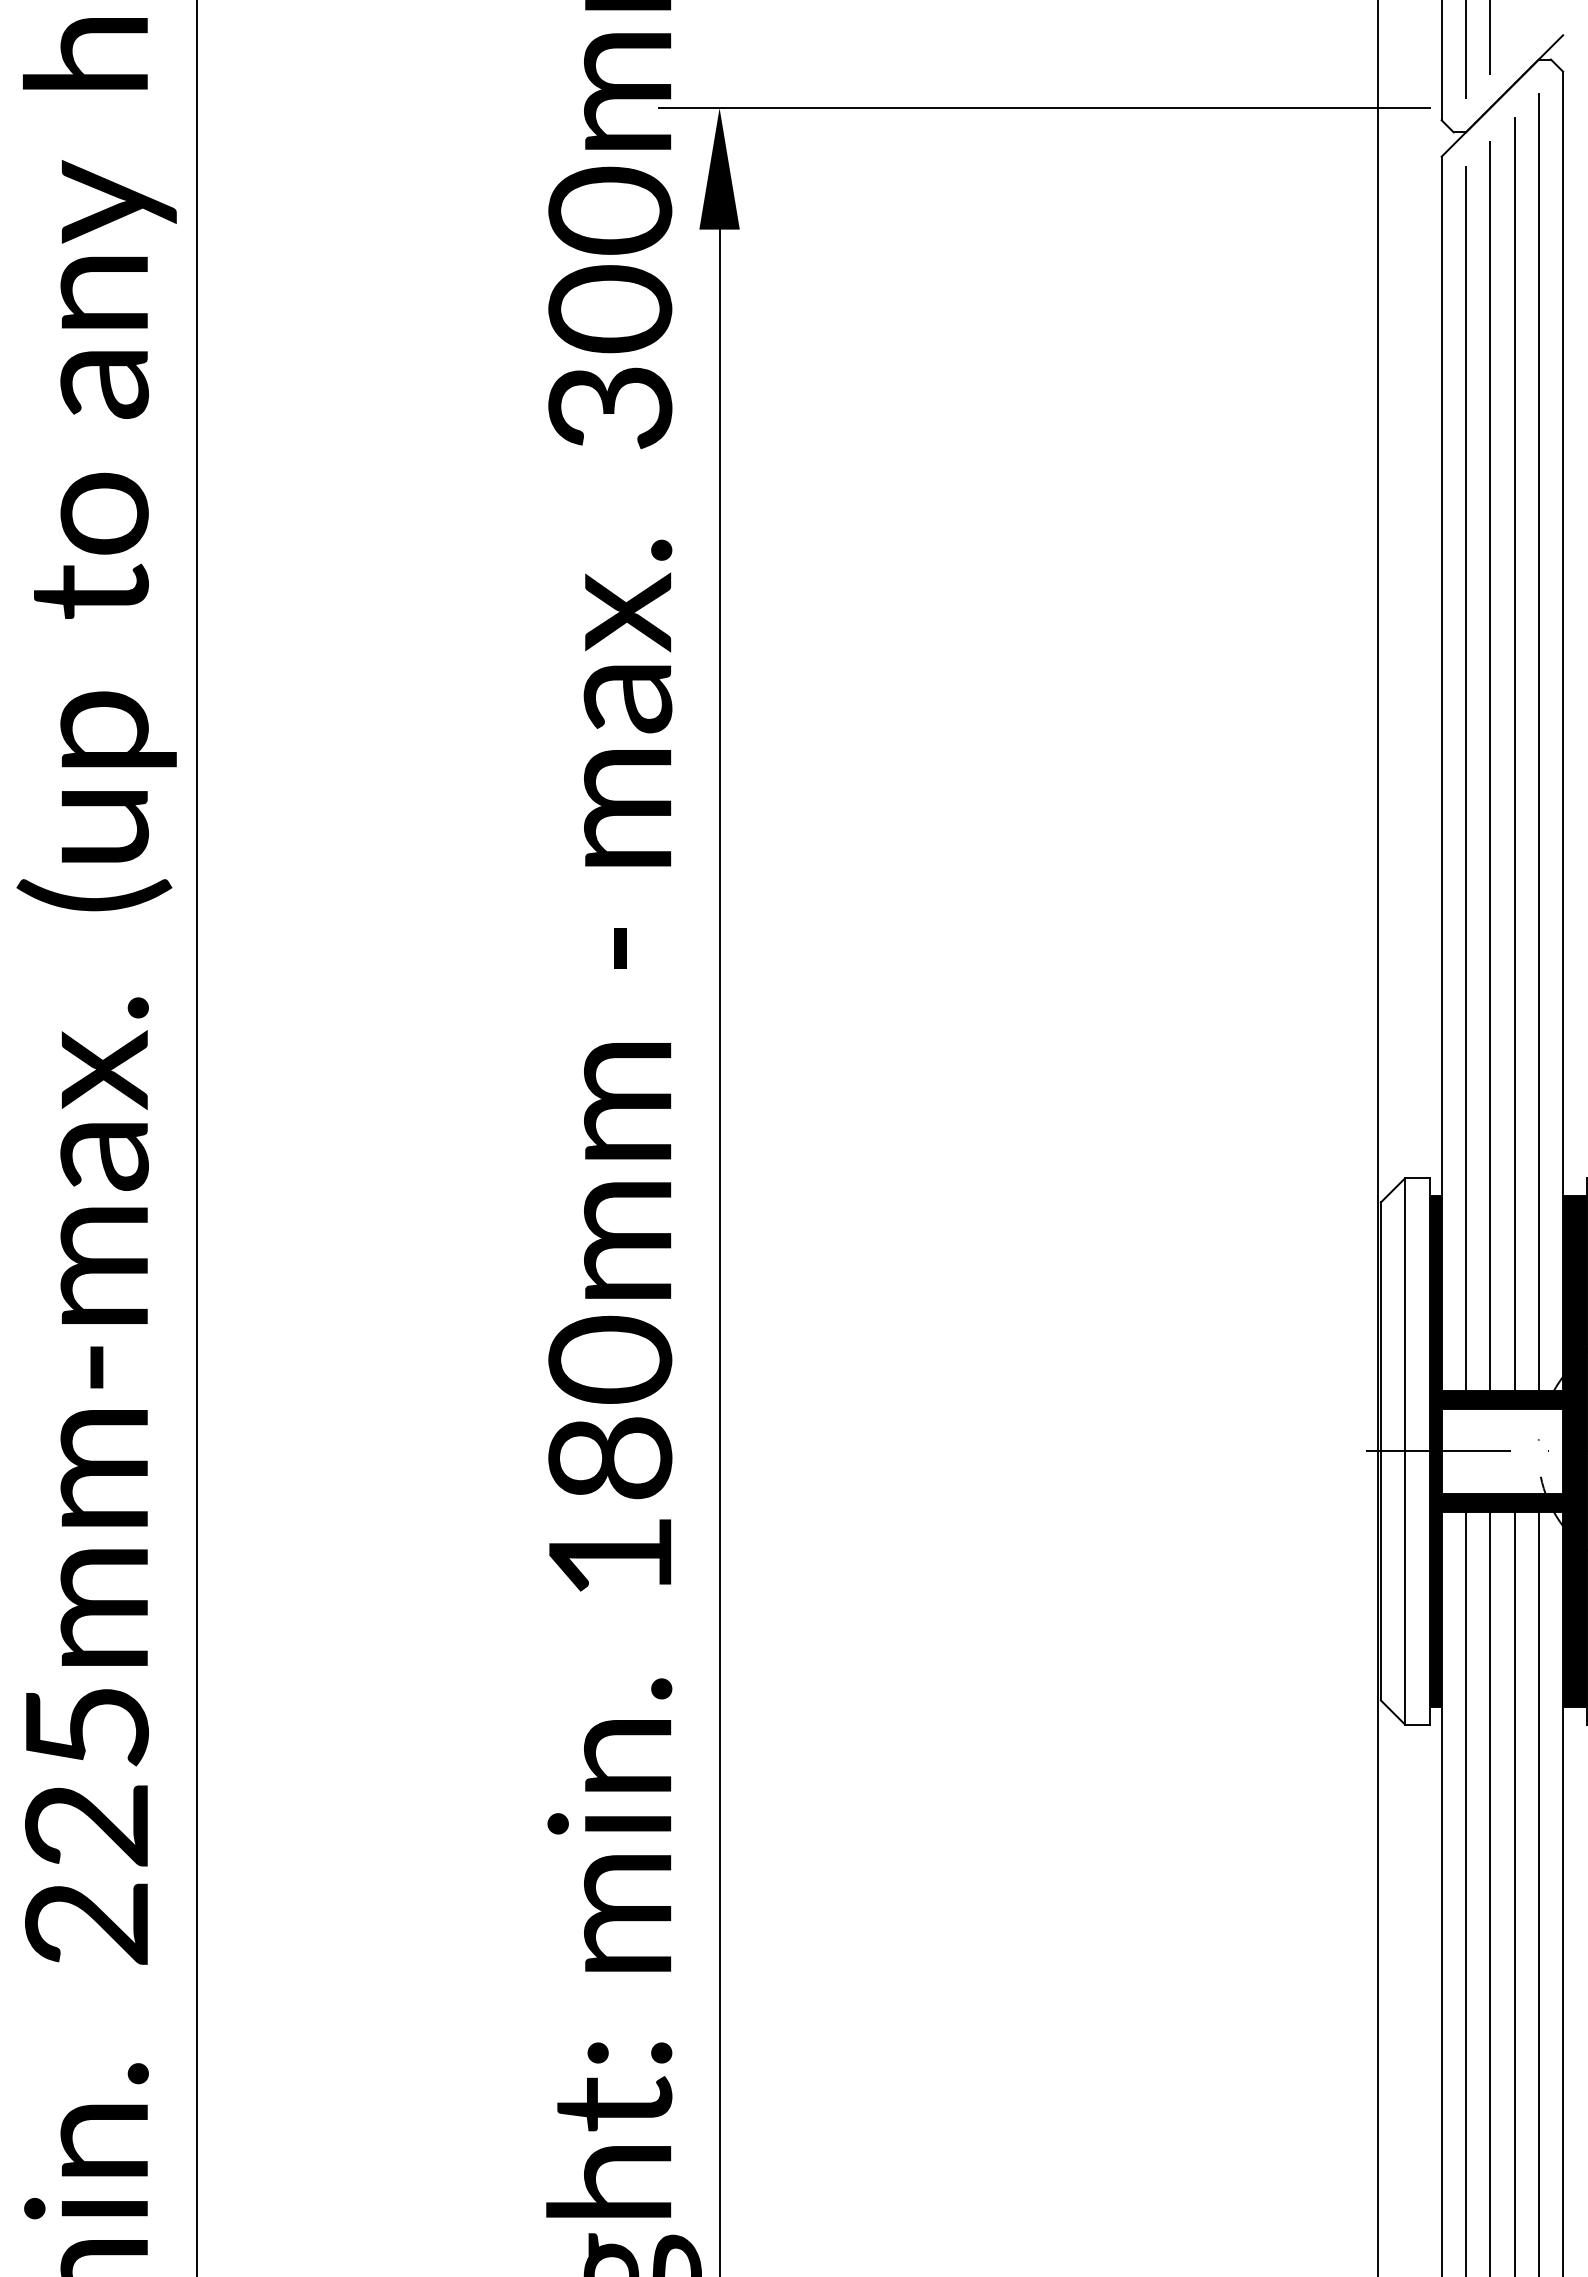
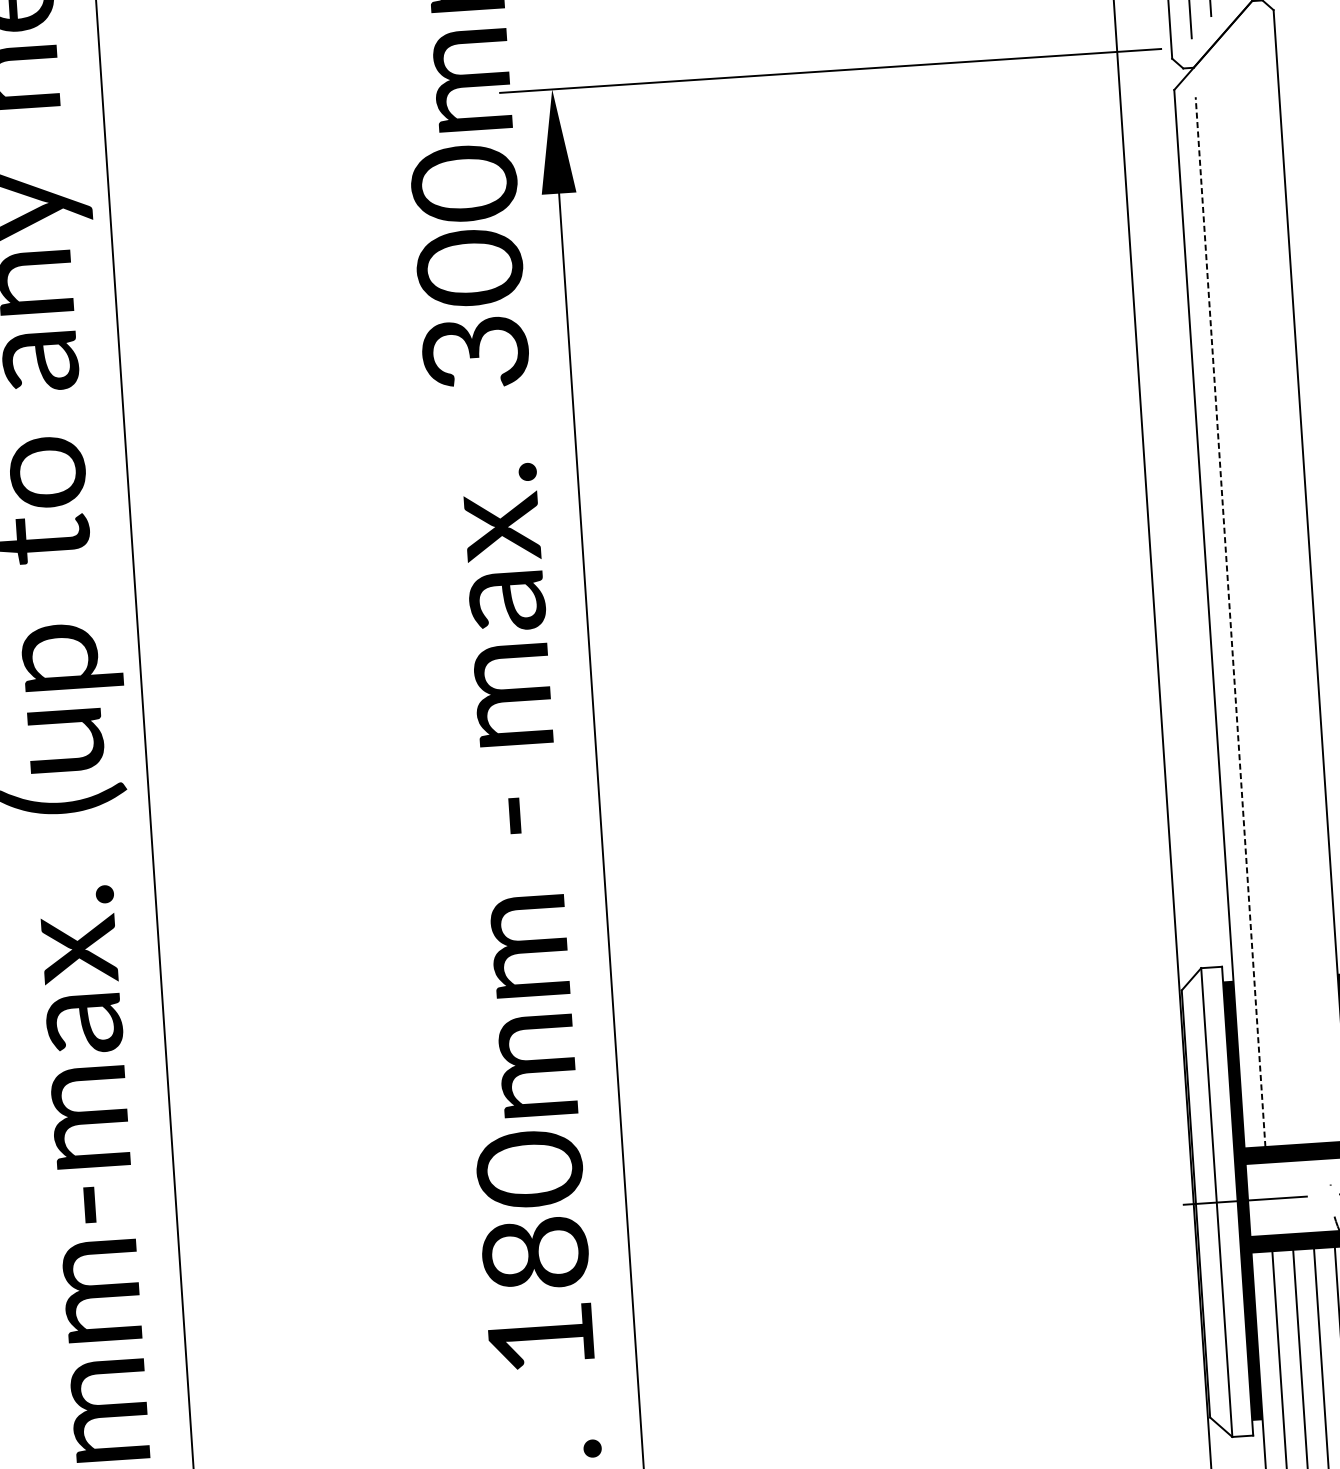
line: (1538, 741) -> (1290, 586), removed
line: (1514, 754) -> (1270, 598), removed
line: (1490, 766) -> (1250, 610), removed
line: (1465, 778) -> (1230, 621), solid -> dashed

